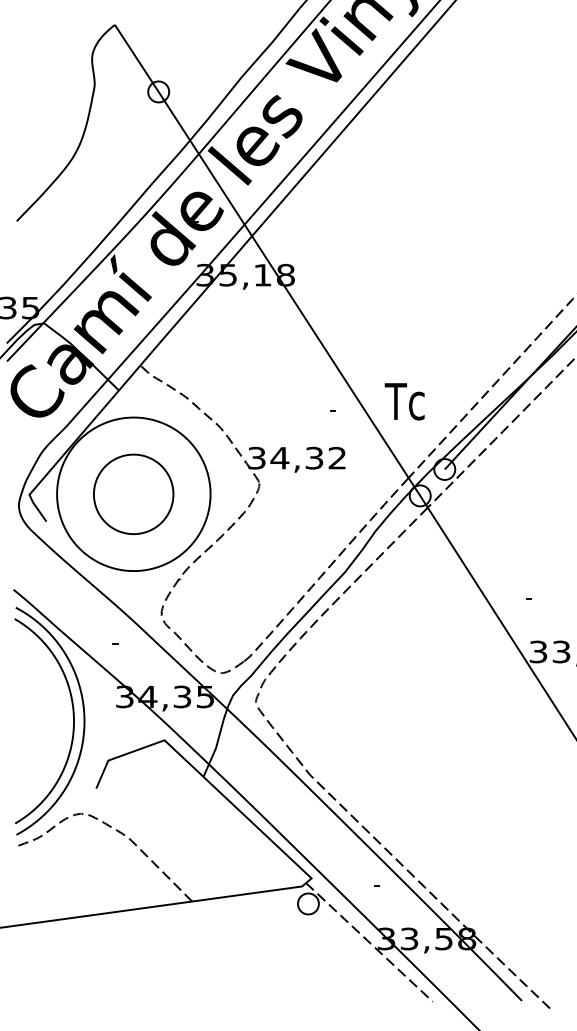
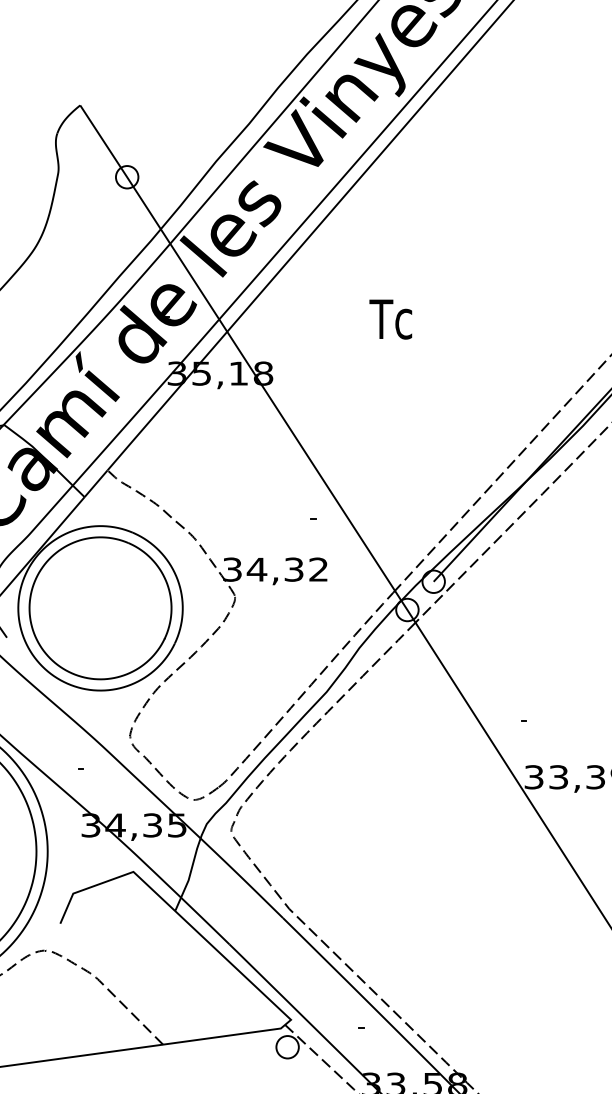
text: (404, 401) -> (390, 319), moved
part: (133, 494) -> (100, 608), size x1.67

